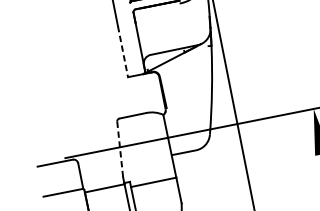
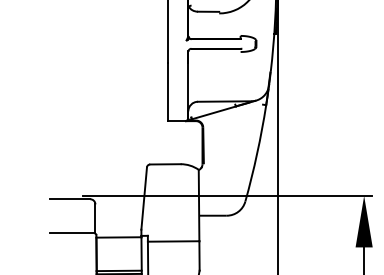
line: (123, 51) -> (168, 92), dashed -> solid
line: (120, 150) -> (144, 199), dashed -> solid

